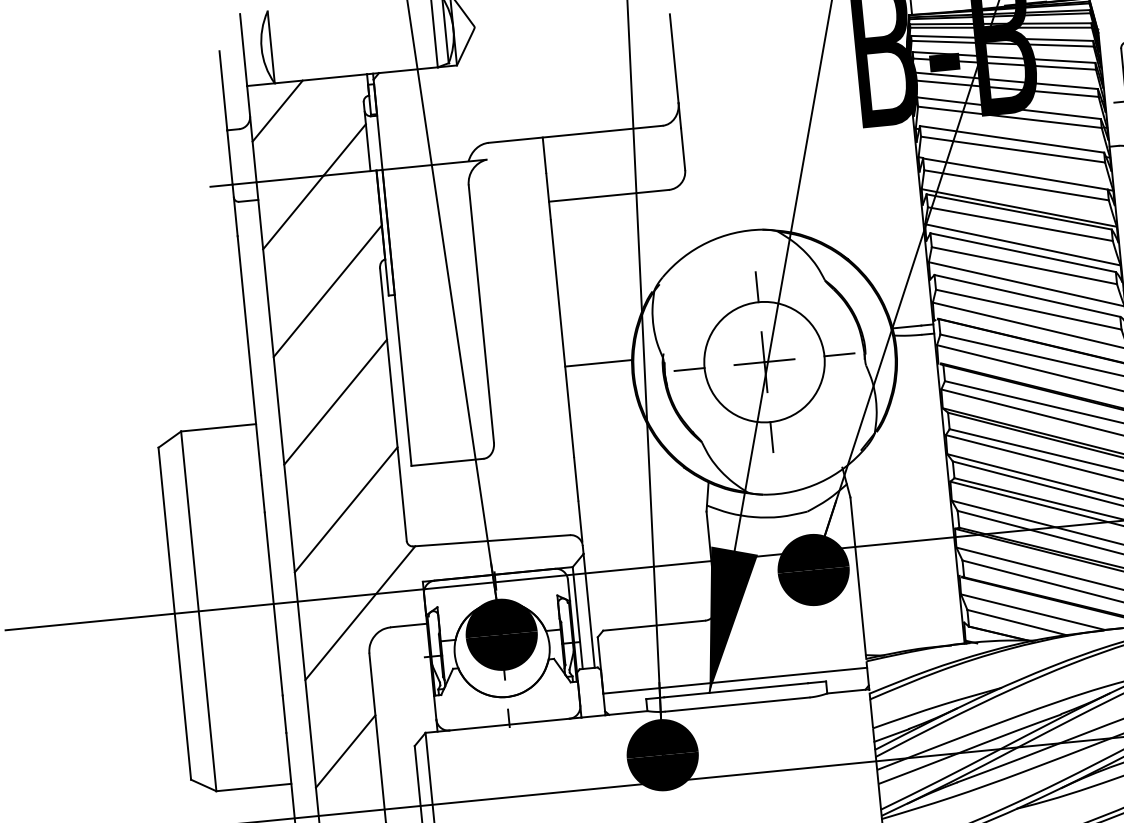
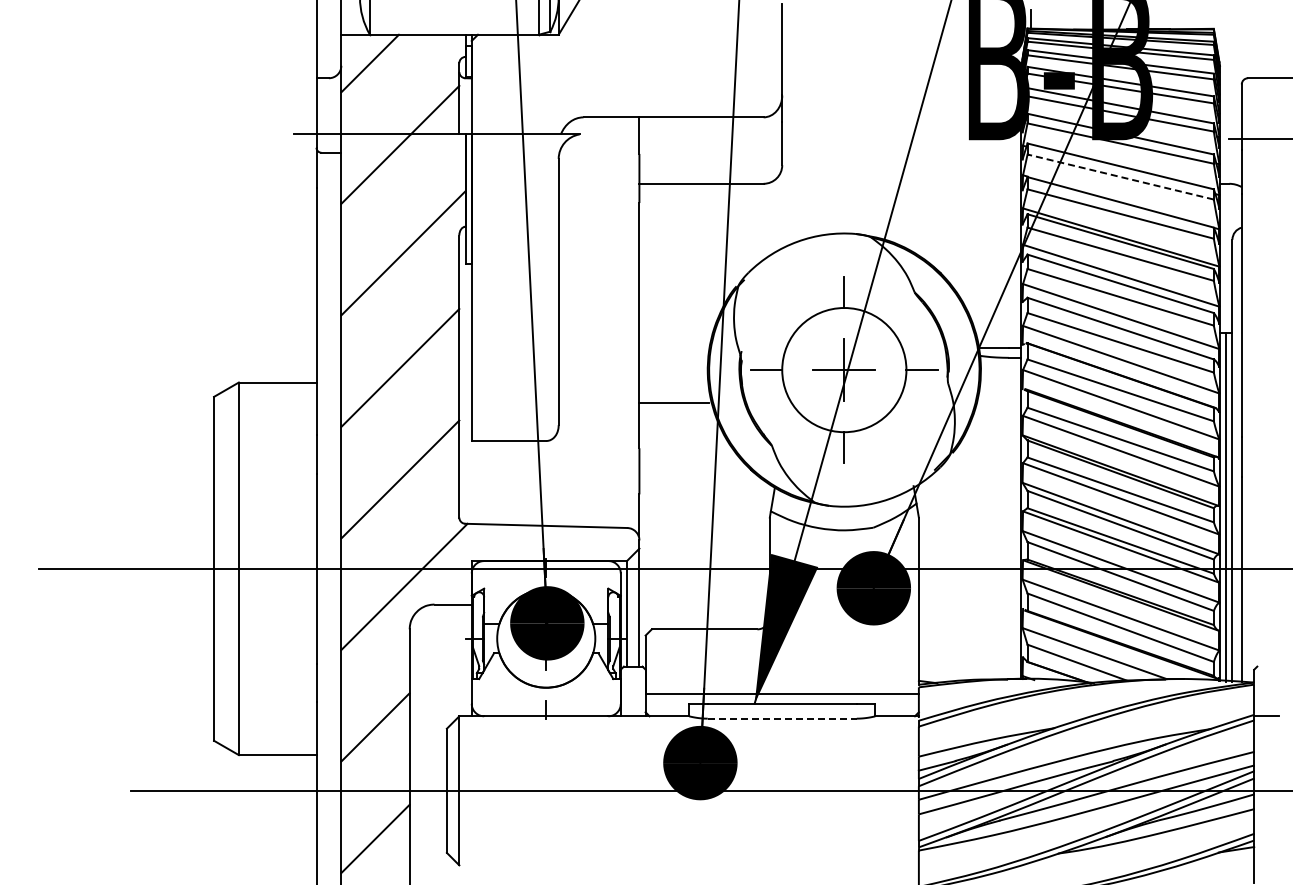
line: (1012, 150) -> (1120, 177), solid -> dashed
line: (598, 363) -> (673, 402), moved
line: (737, 704) -> (782, 718), solid -> dashed

